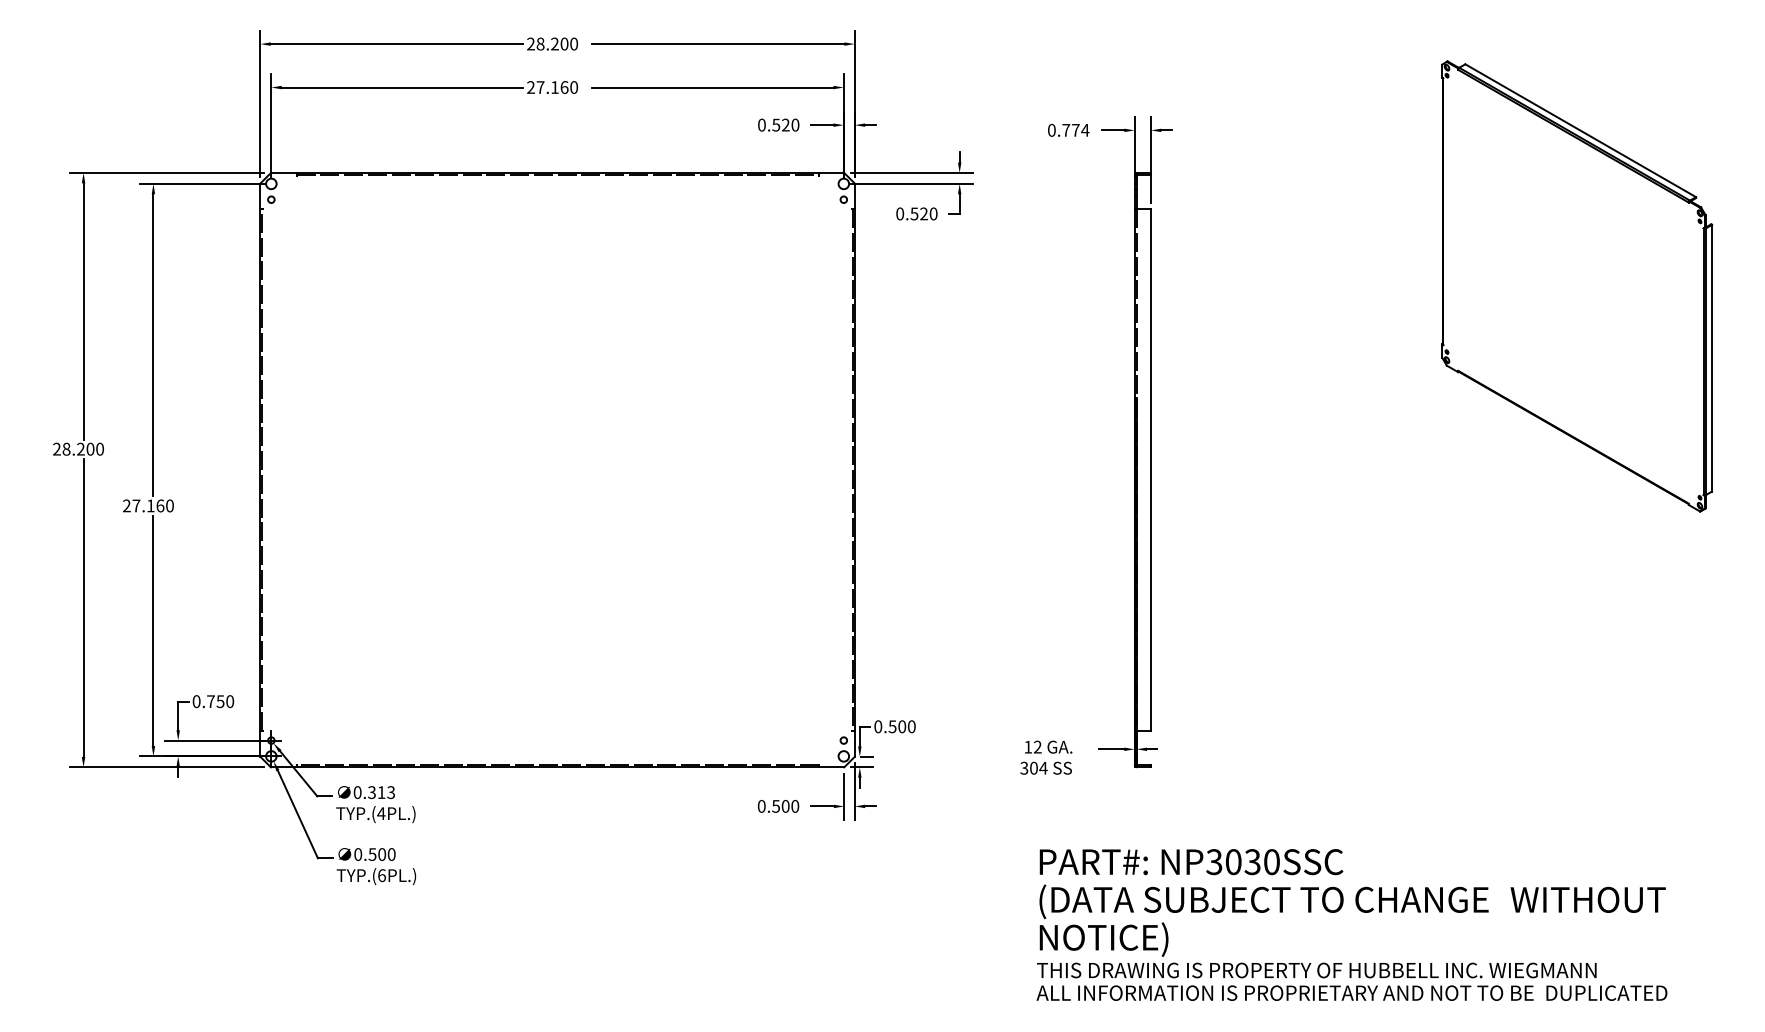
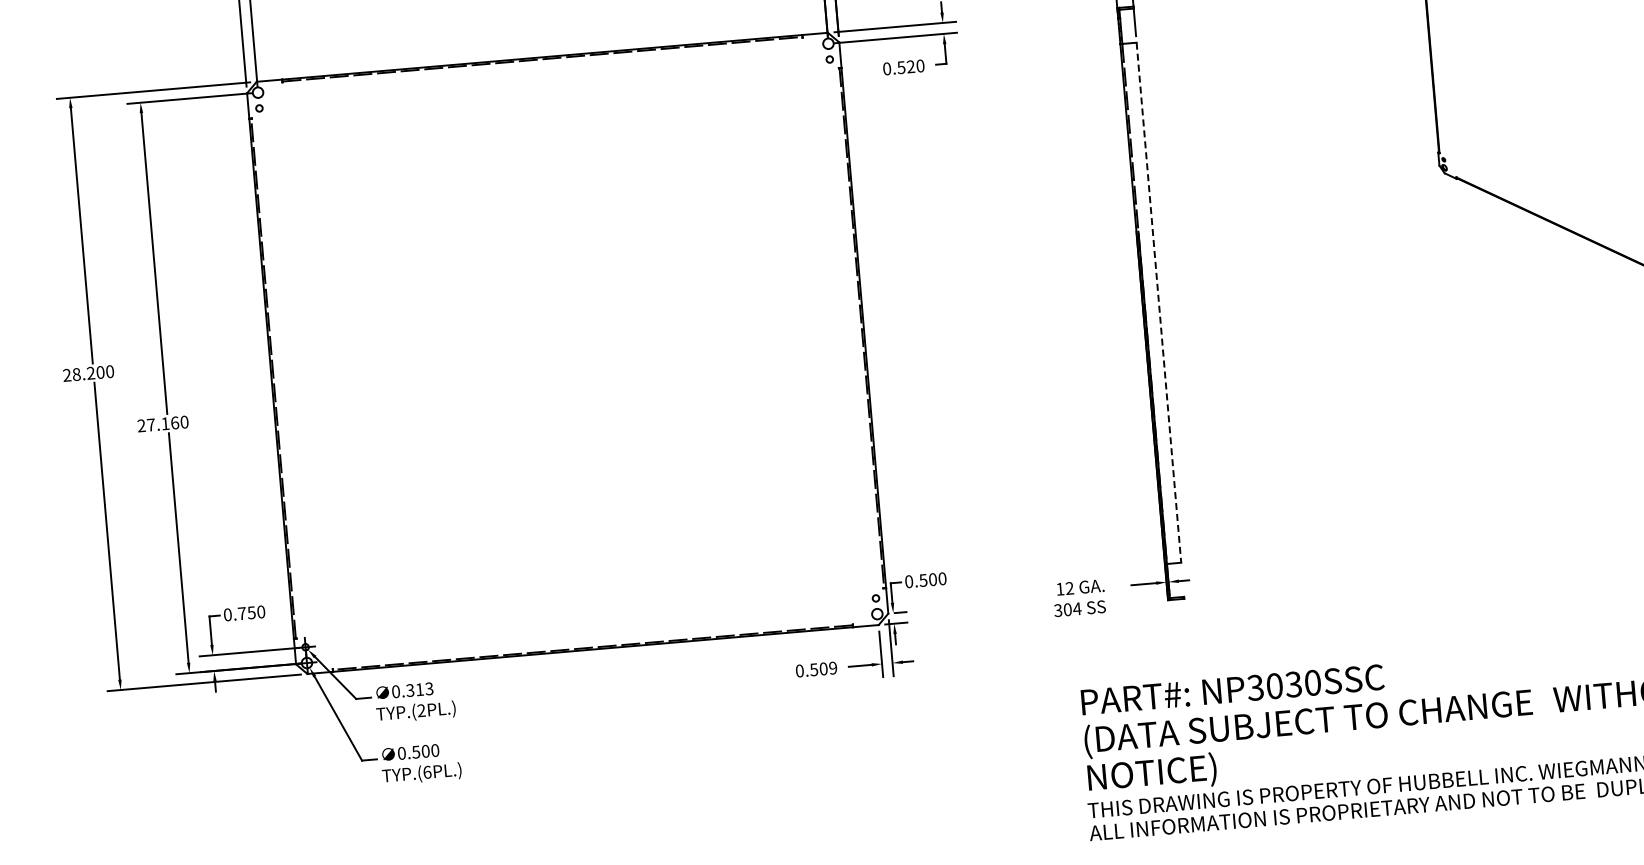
line: (1150, 470) -> (1158, 303), solid -> dashed
text: (795, 806) -> (833, 668), 0.500 -> 0.509
text: (381, 813) -> (421, 710), TYP.(4PL.) -> TYP.(2PL.)

